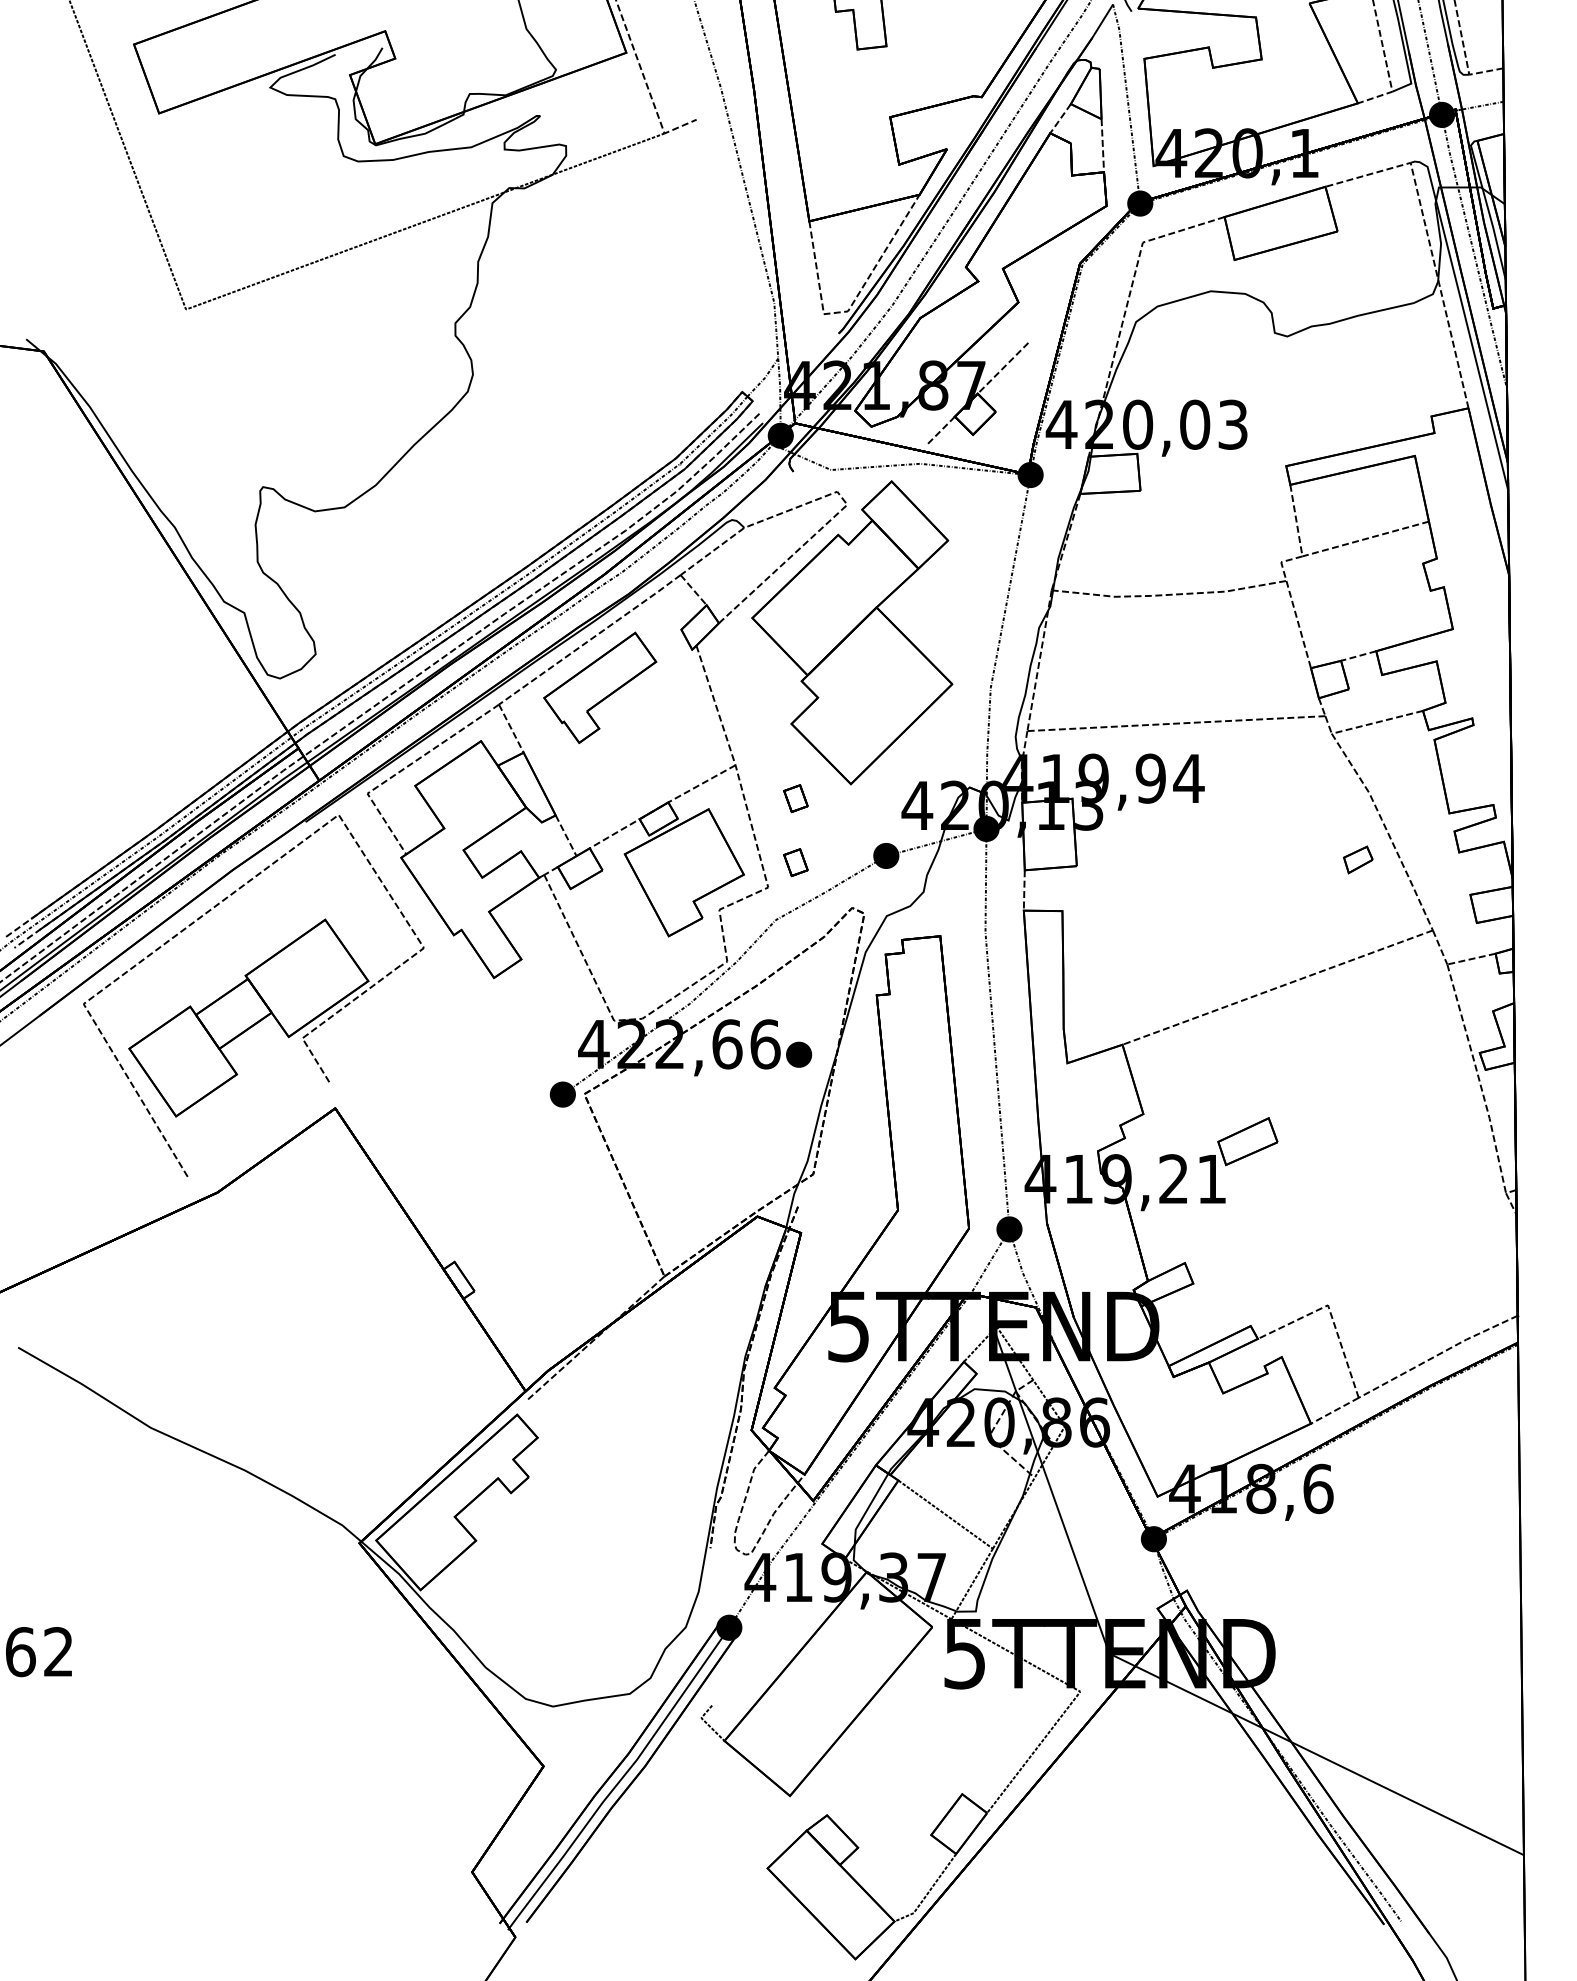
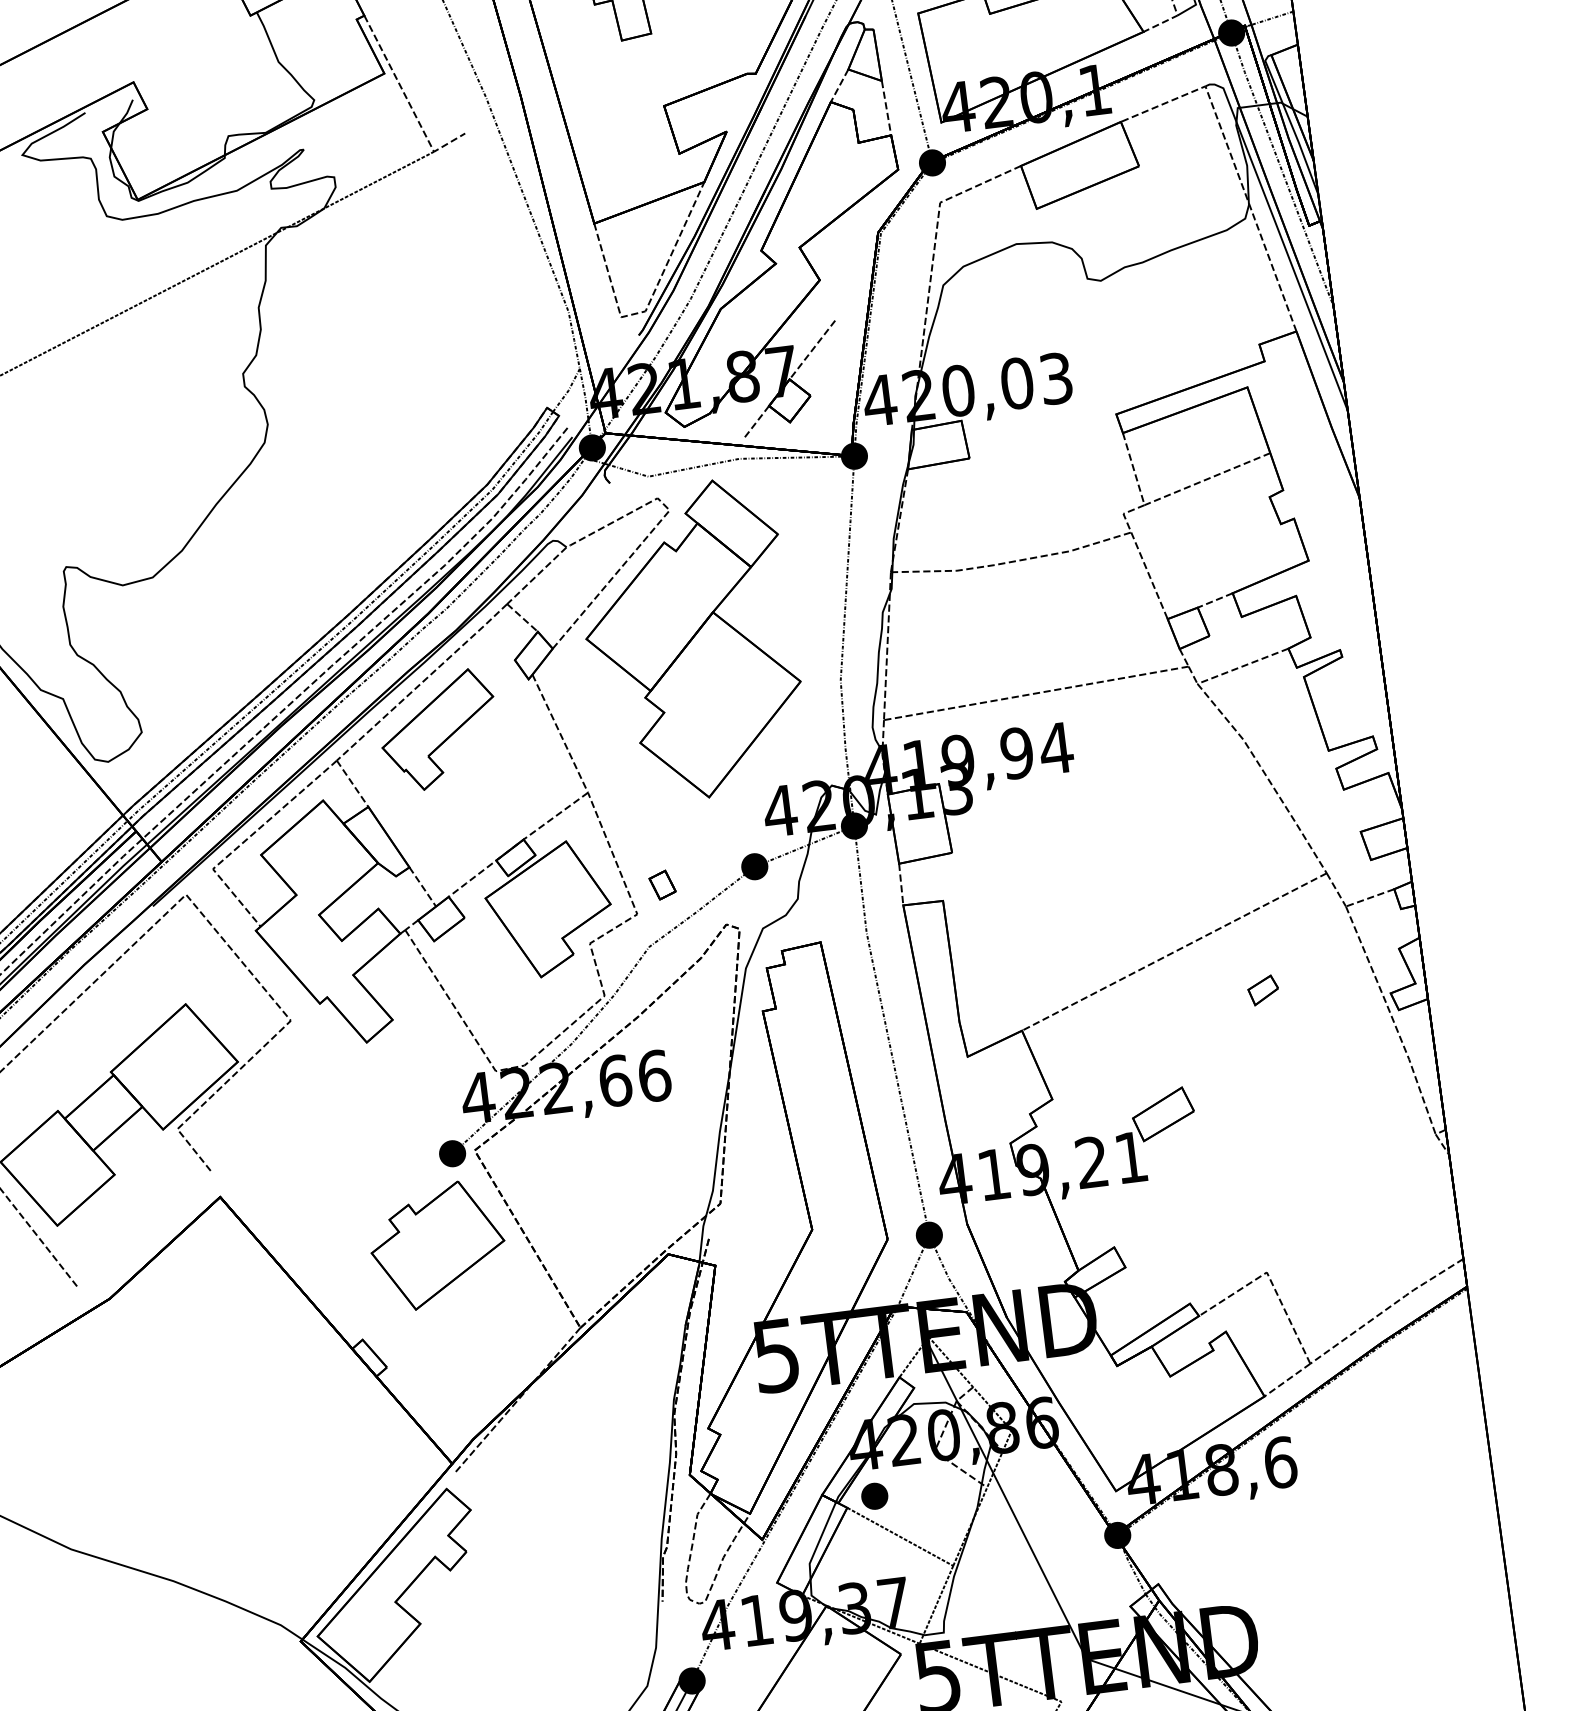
part: (795, 798) -> (653, 819), removed
part: (1358, 859) -> (1263, 989), moved
part: (799, 1054) -> (875, 1495), moved
part: (537, 1180) -> (437, 1245), added

